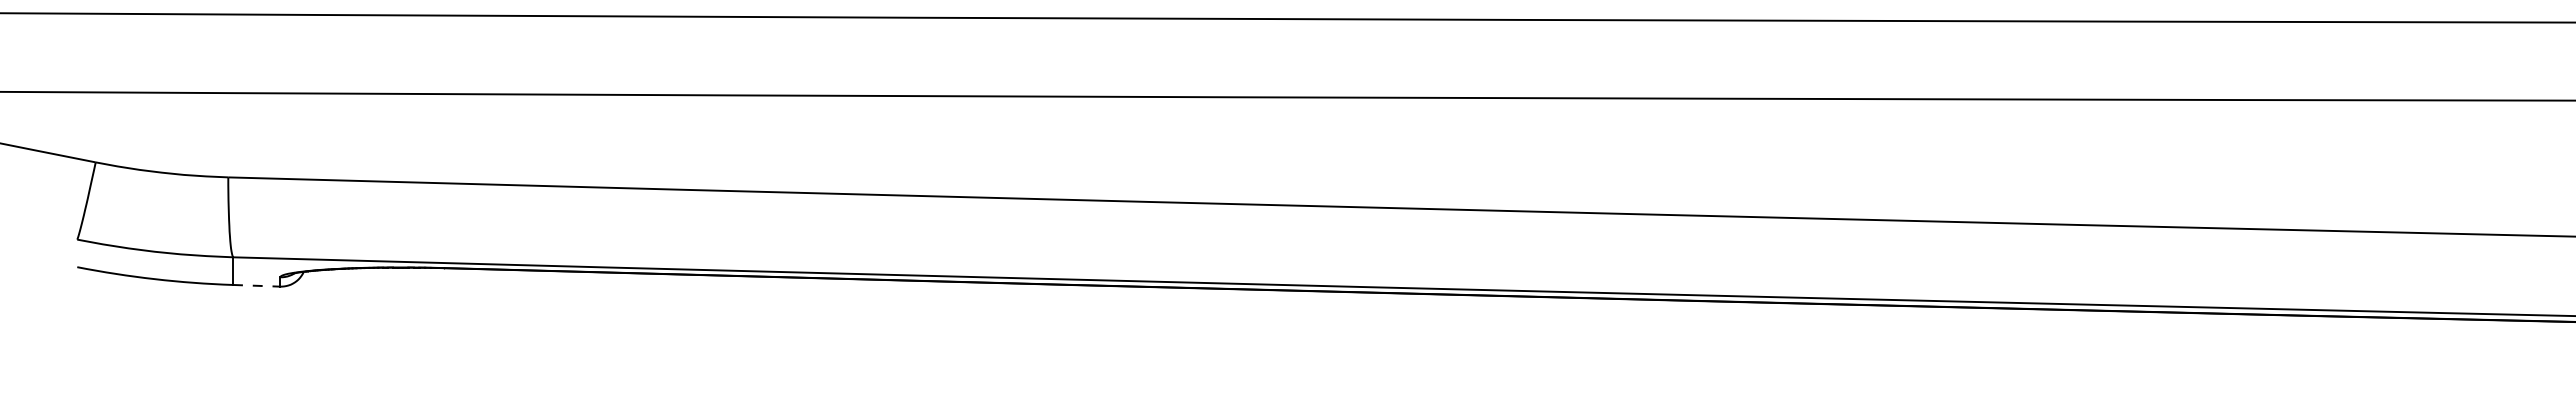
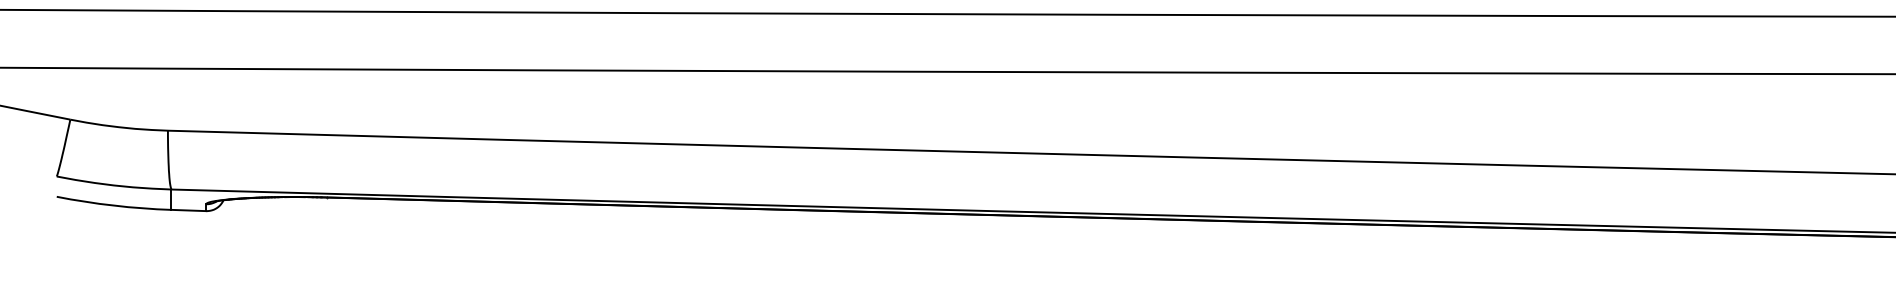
line: (256, 285) -> (188, 210), dashed -> solid

